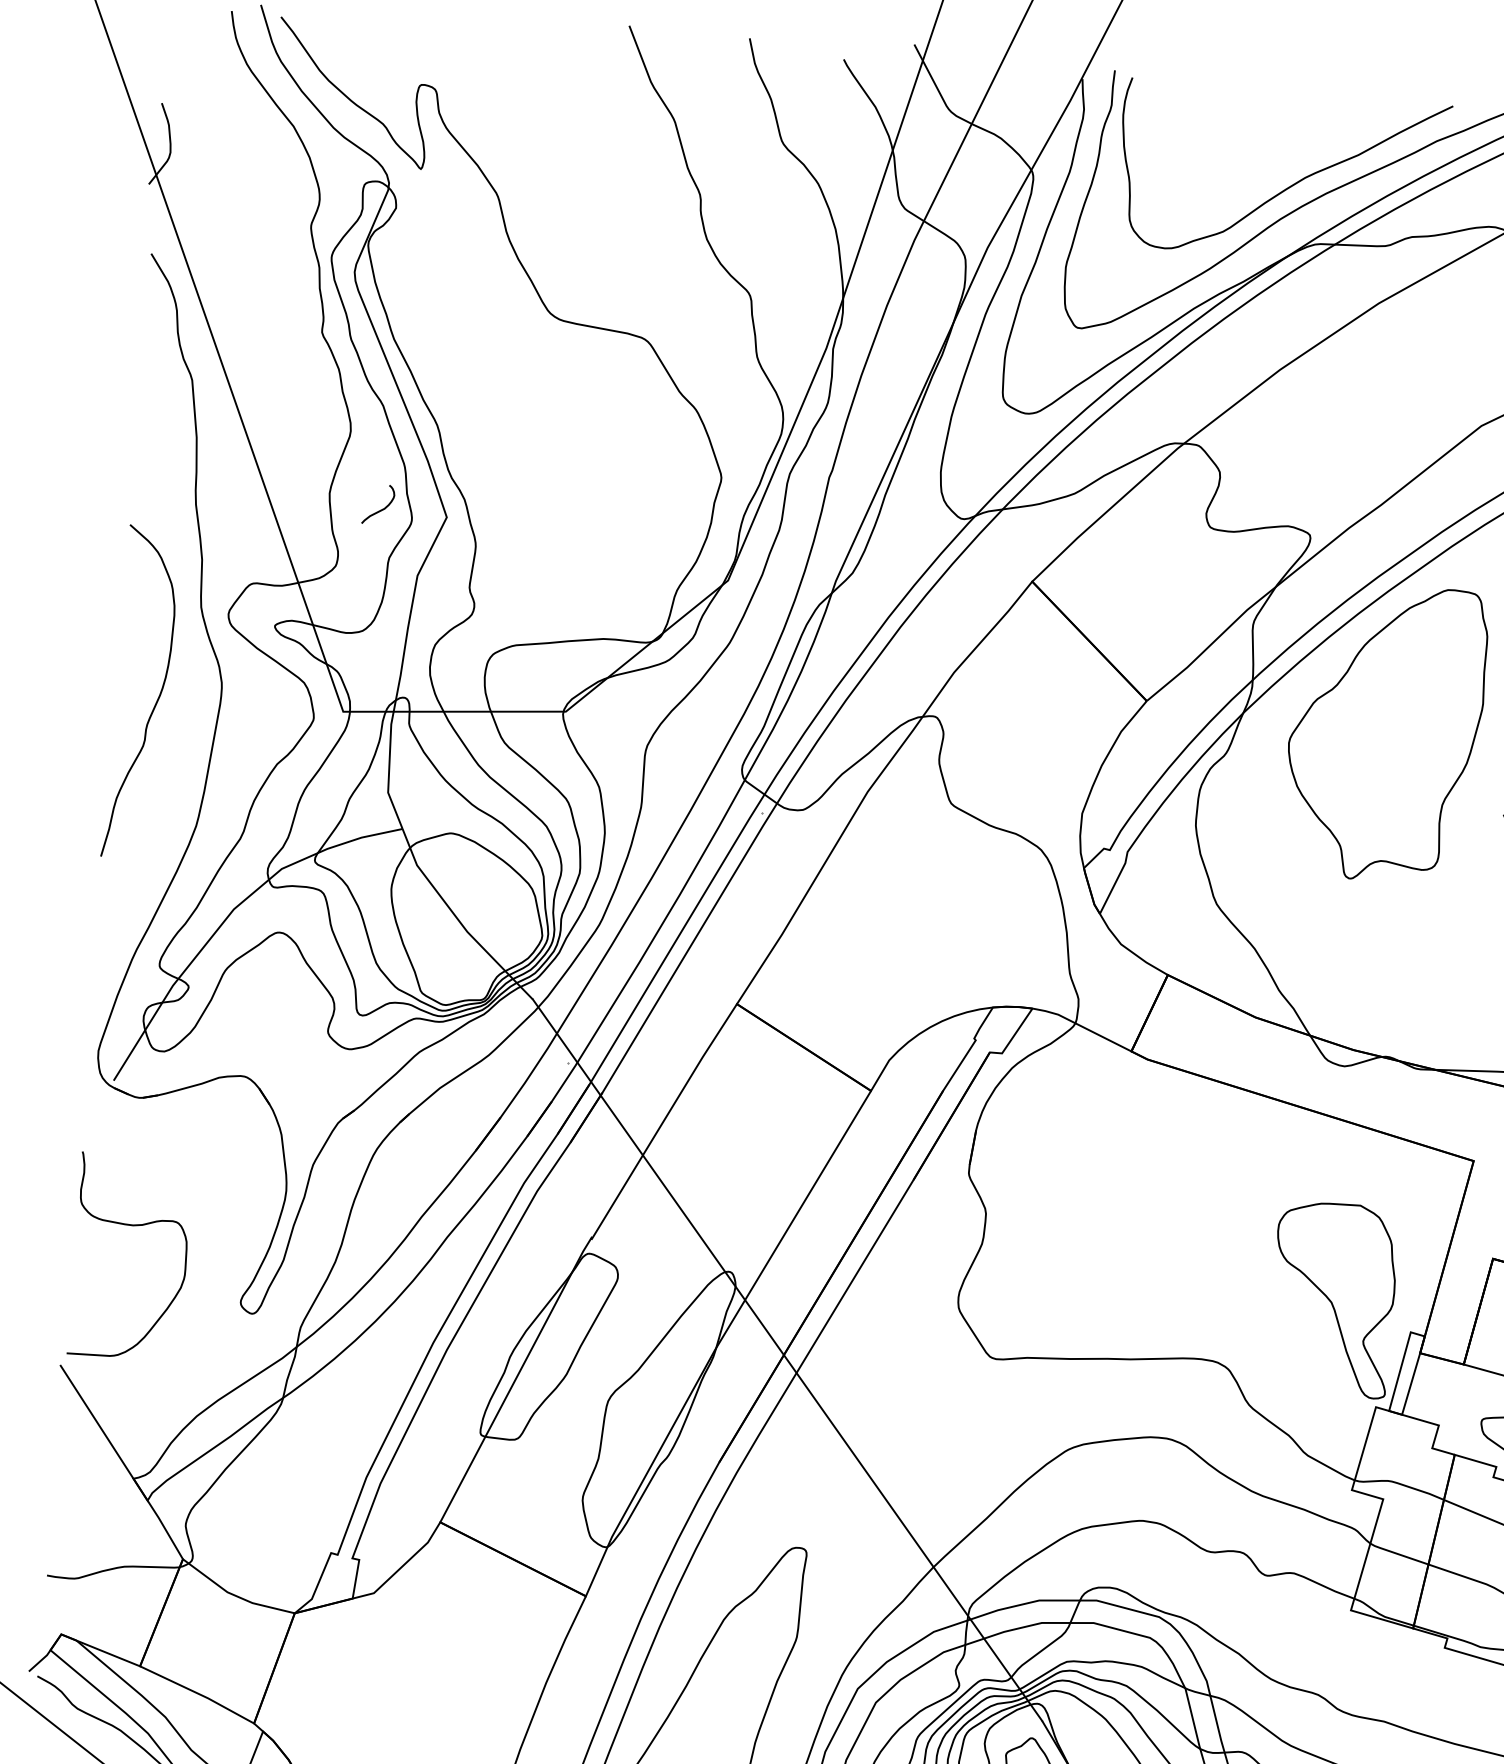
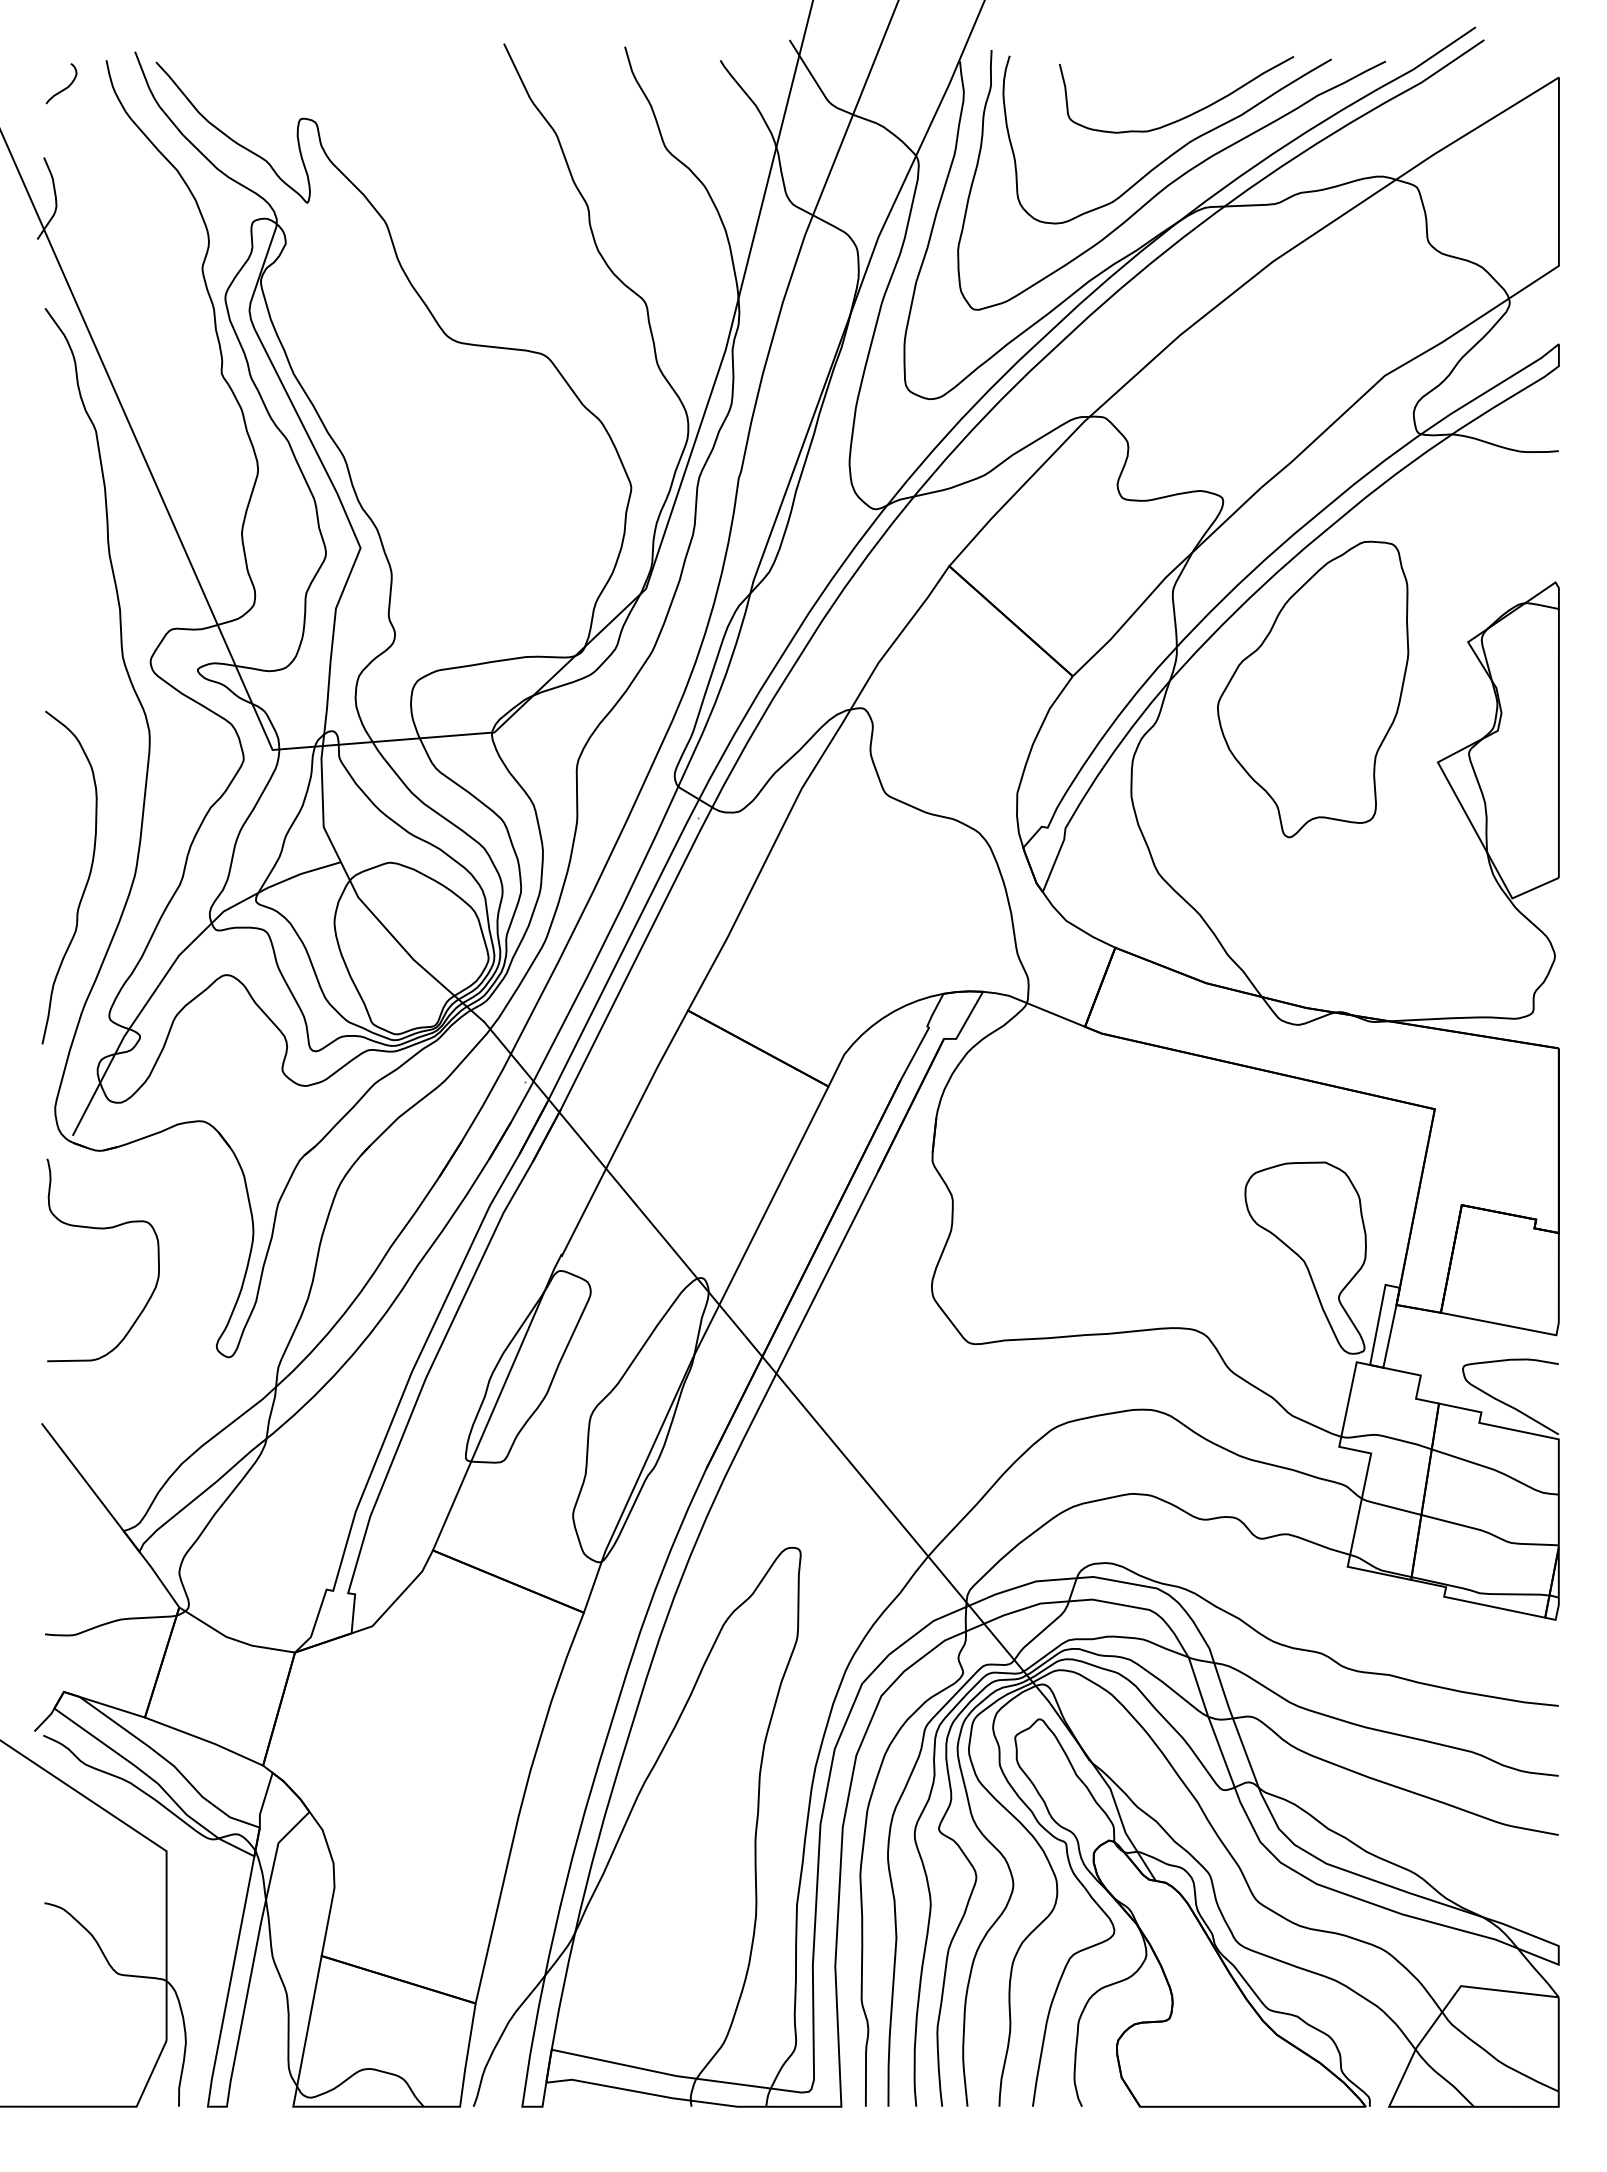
curve: (1305, 151) -> (1187, 115), added
curve: (382, 508) -> (65, 87), moved
curve: (157, 697) -> (86, 881), moved
curve: (132, 1226) -> (102, 1229), moved

